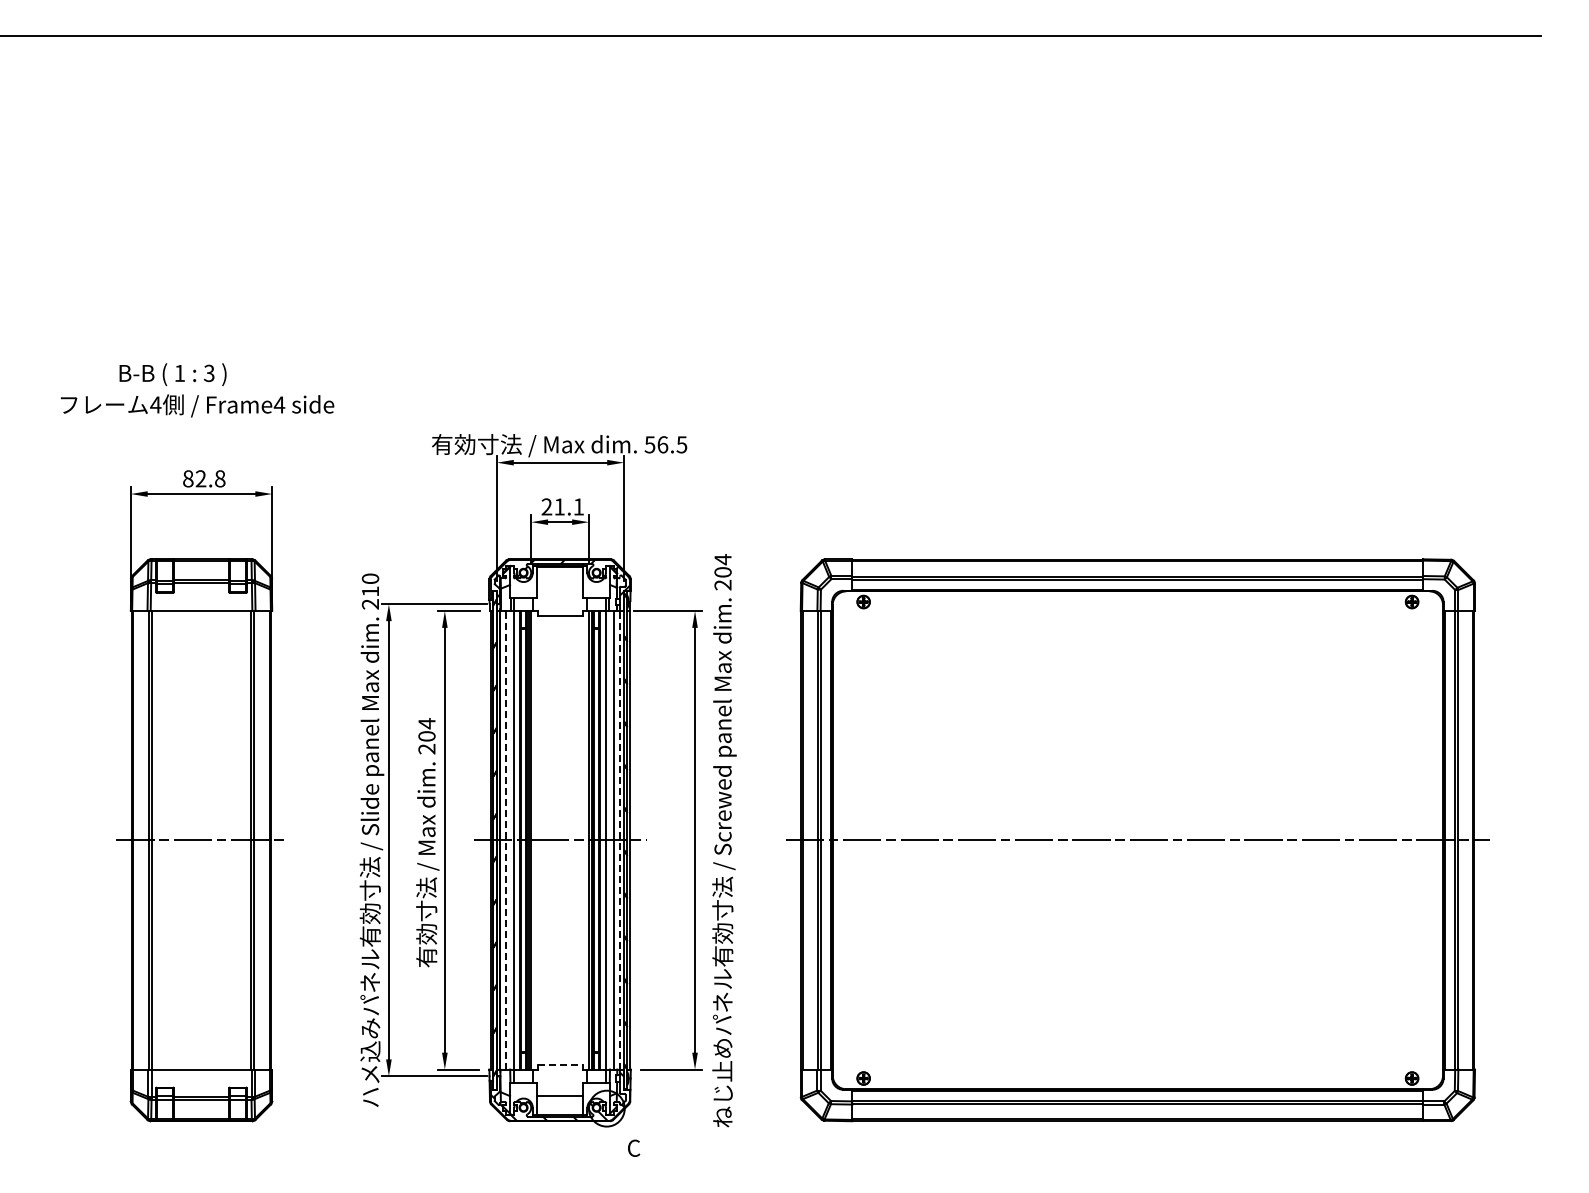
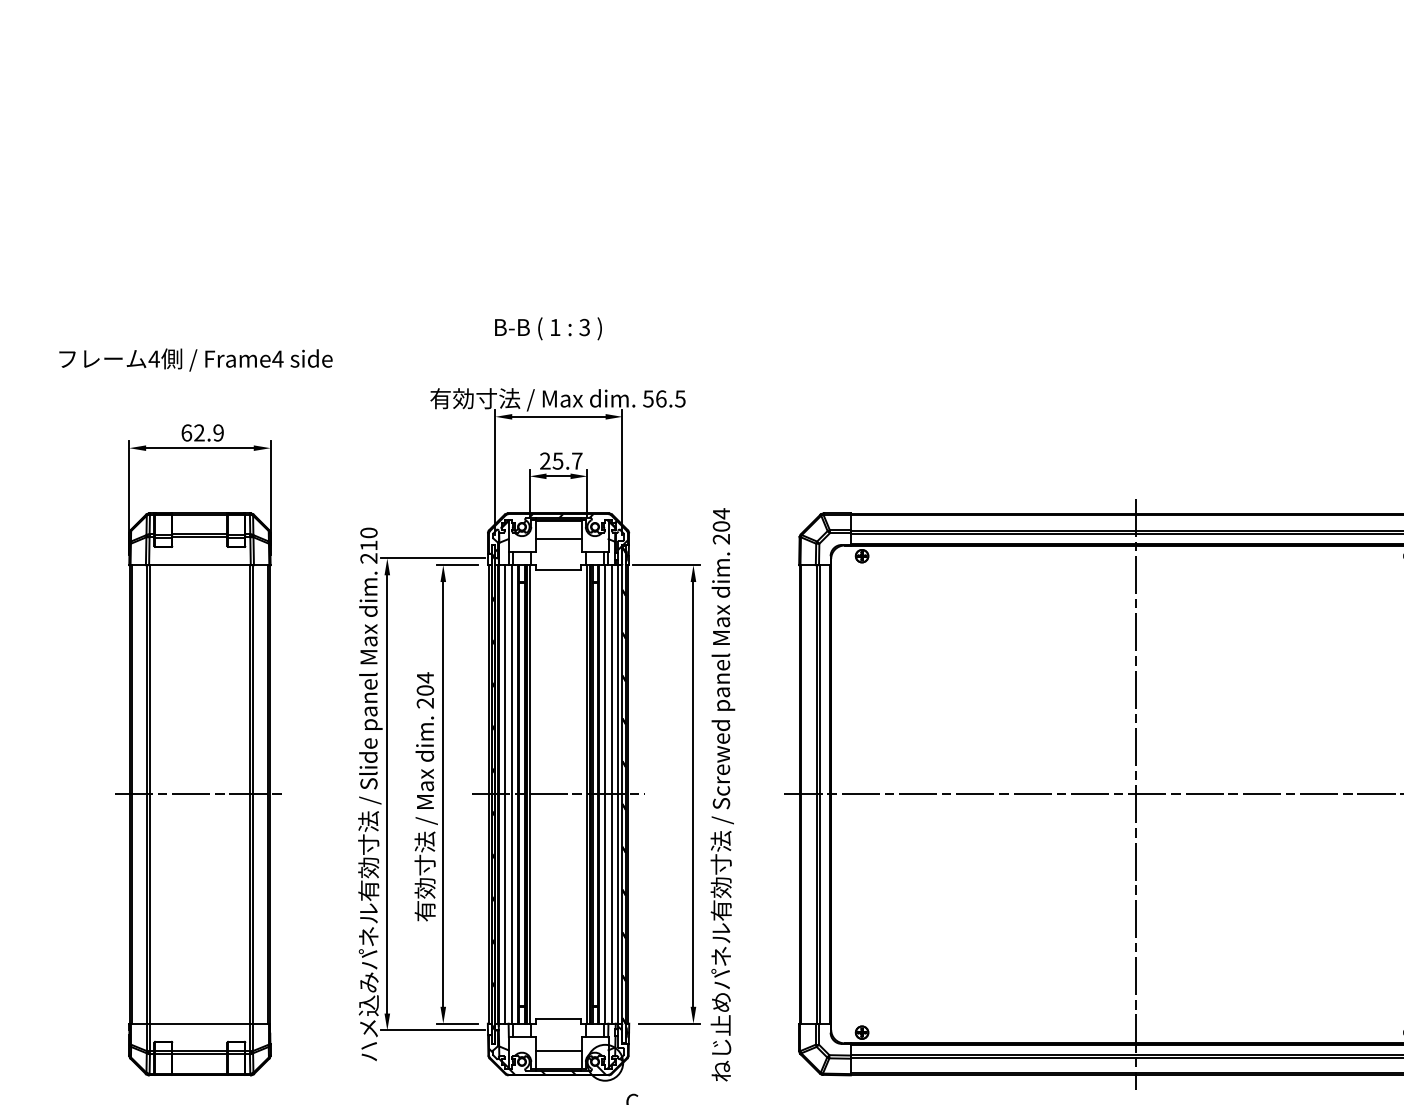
text: (172, 374) -> (547, 328), moved
text: (204, 478) -> (202, 432), 82.8 -> 62.9
text: (569, 506) -> (567, 460), 21.1 -> 25.7
line: (560, 584) -> (558, 538), added
line: (506, 839) -> (504, 793), dashed -> solid
line: (619, 839) -> (617, 793), dashed -> solid
line: (1137, 840) -> (1135, 794), added
line: (560, 1065) -> (558, 1019), dashed -> solid

